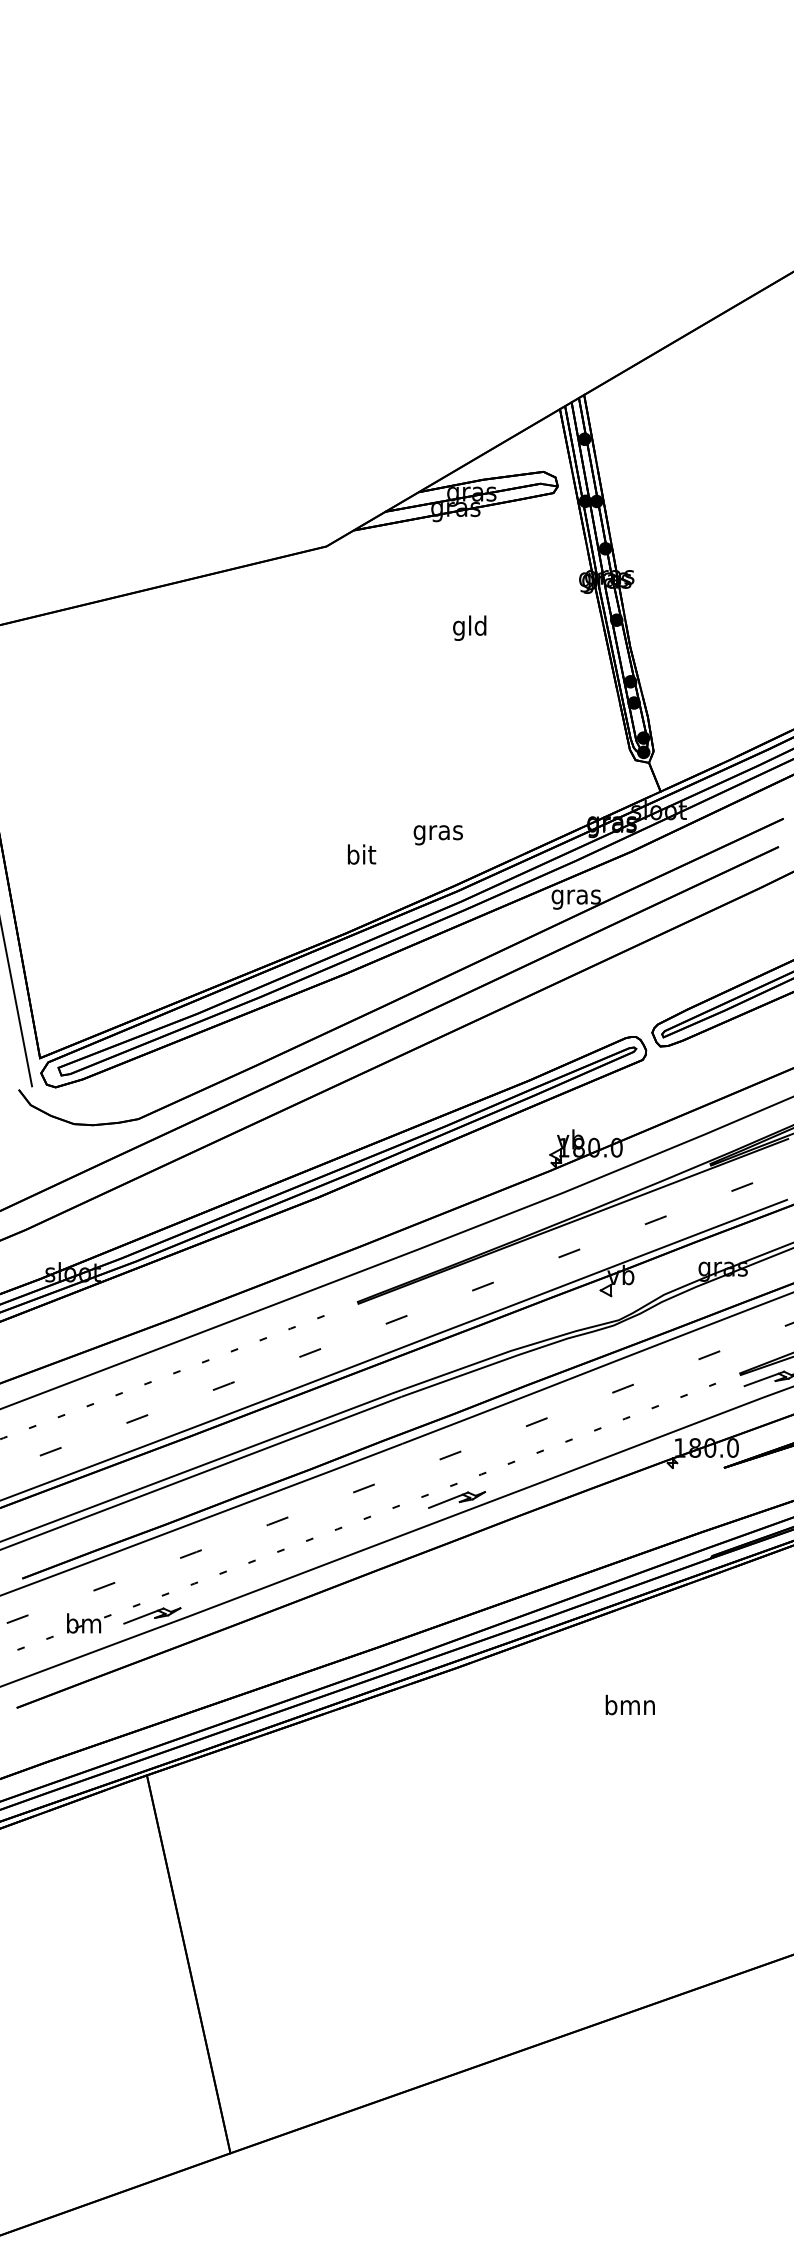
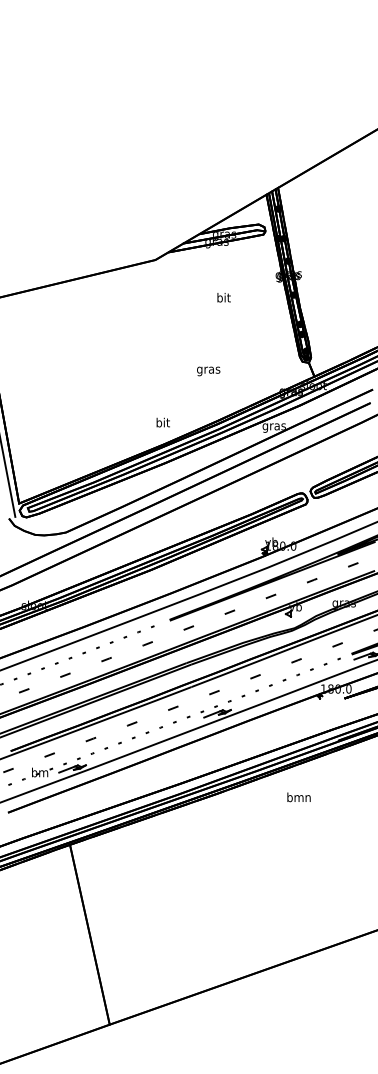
text: (469, 627) -> (223, 298), gld -> bit
text: (437, 835) -> (208, 371), moved
text: (360, 854) -> (162, 422), moved
text: (629, 1705) -> (298, 797), moved

